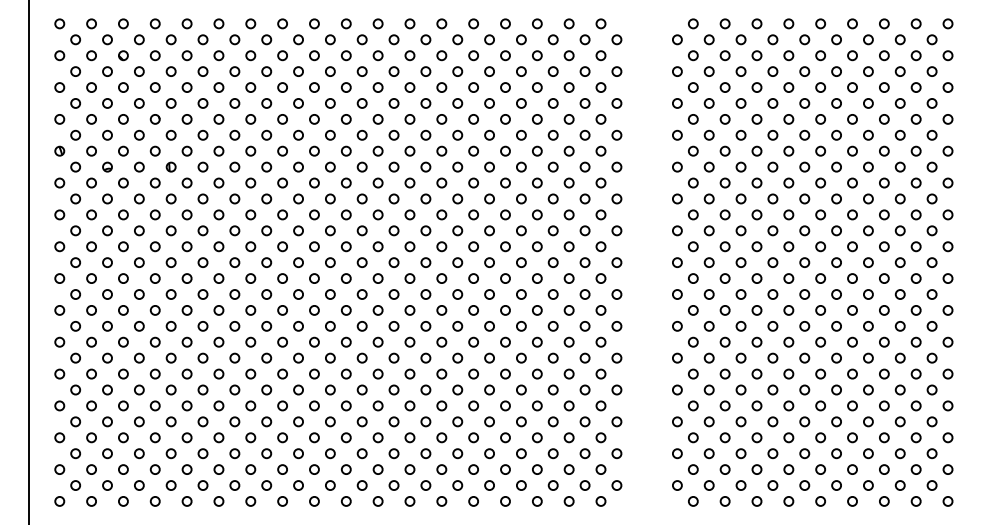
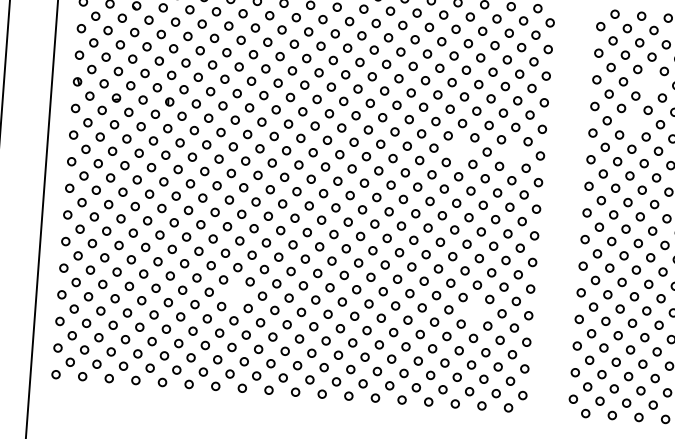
circle: (740, 103) -> (649, 83), removed
circle: (724, 150) -> (633, 122), removed
circle: (521, 198) -> (460, 149), removed
circle: (584, 198) -> (513, 153), removed
circle: (266, 389) -> (235, 293), removed
circle: (552, 389) -> (474, 311), removed

